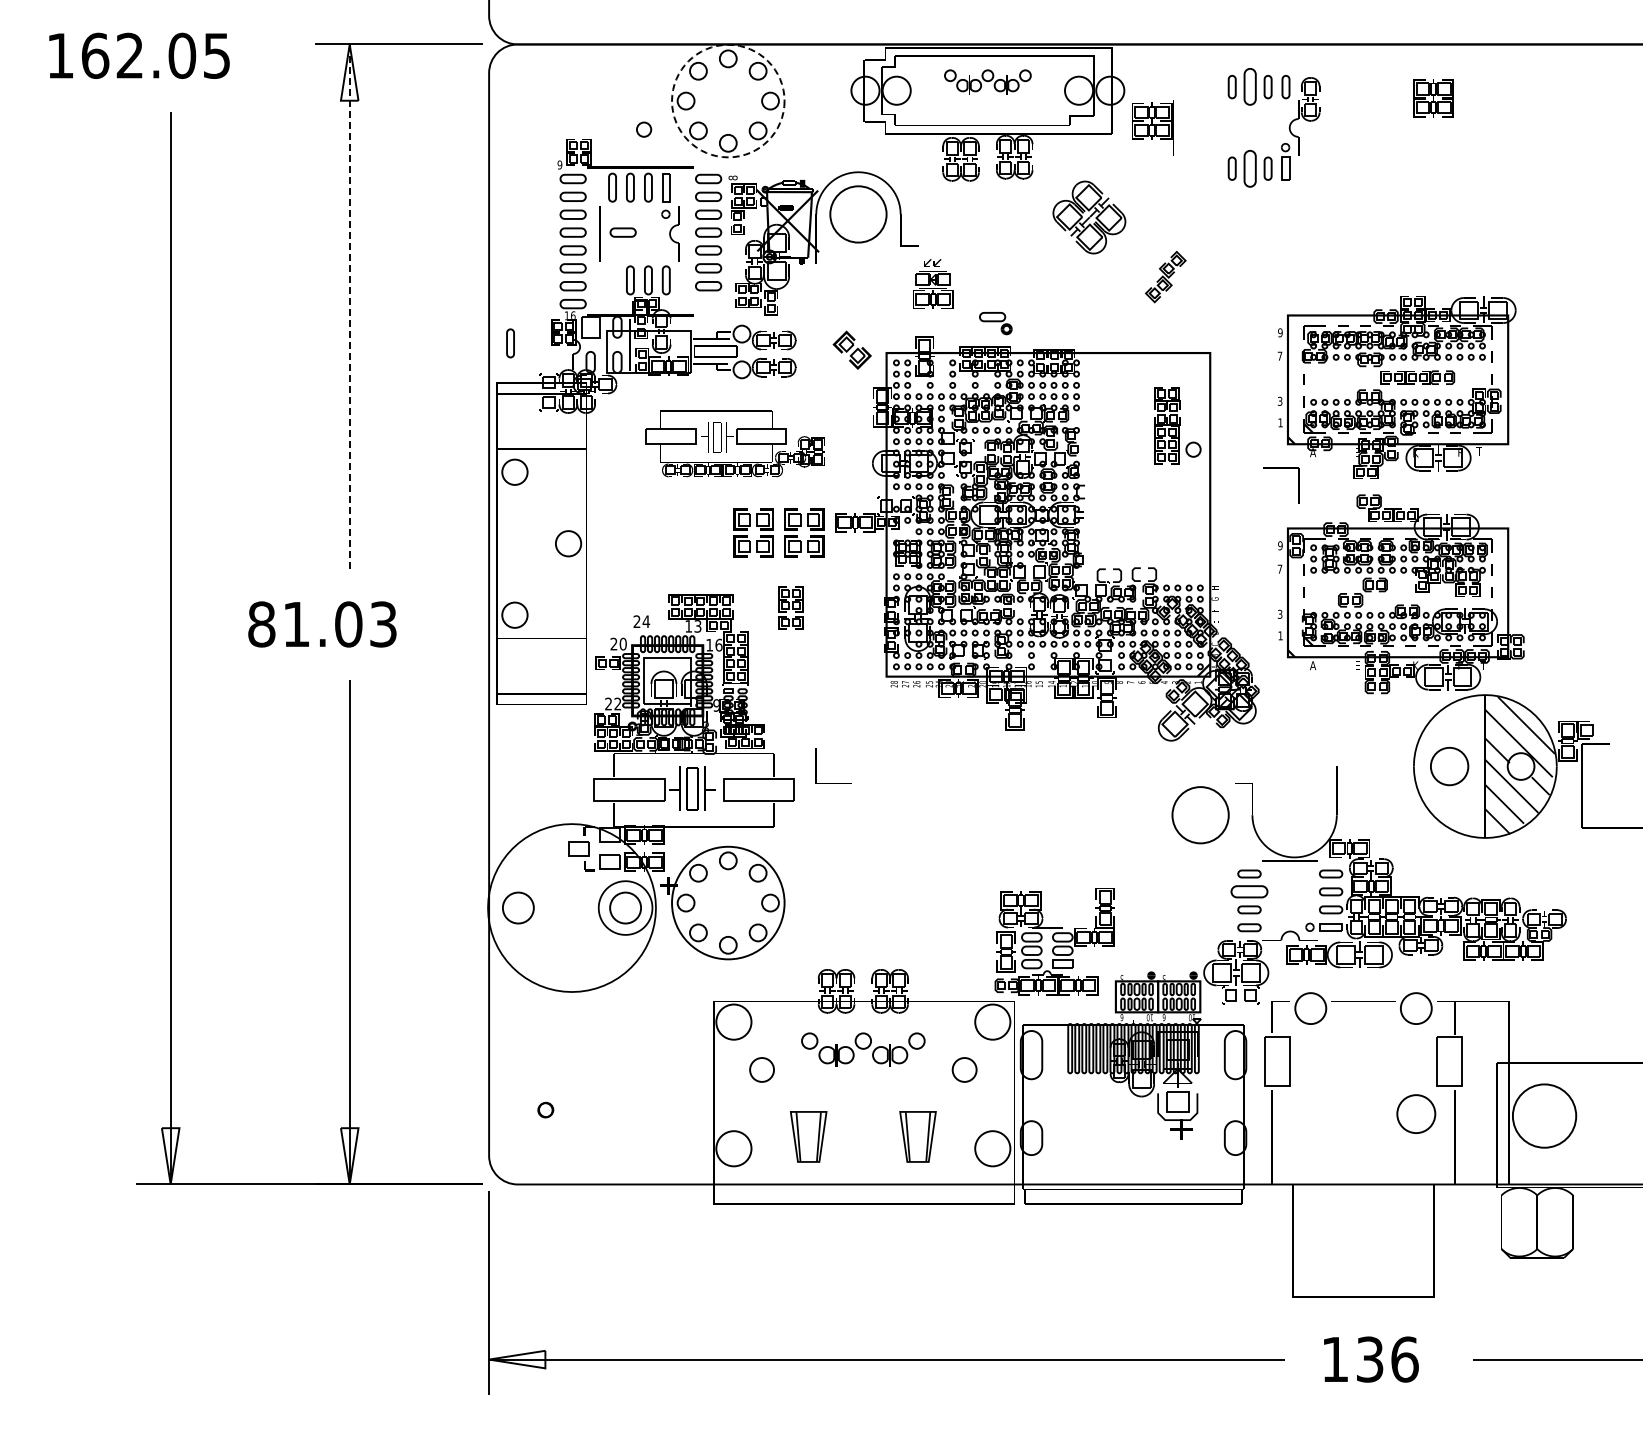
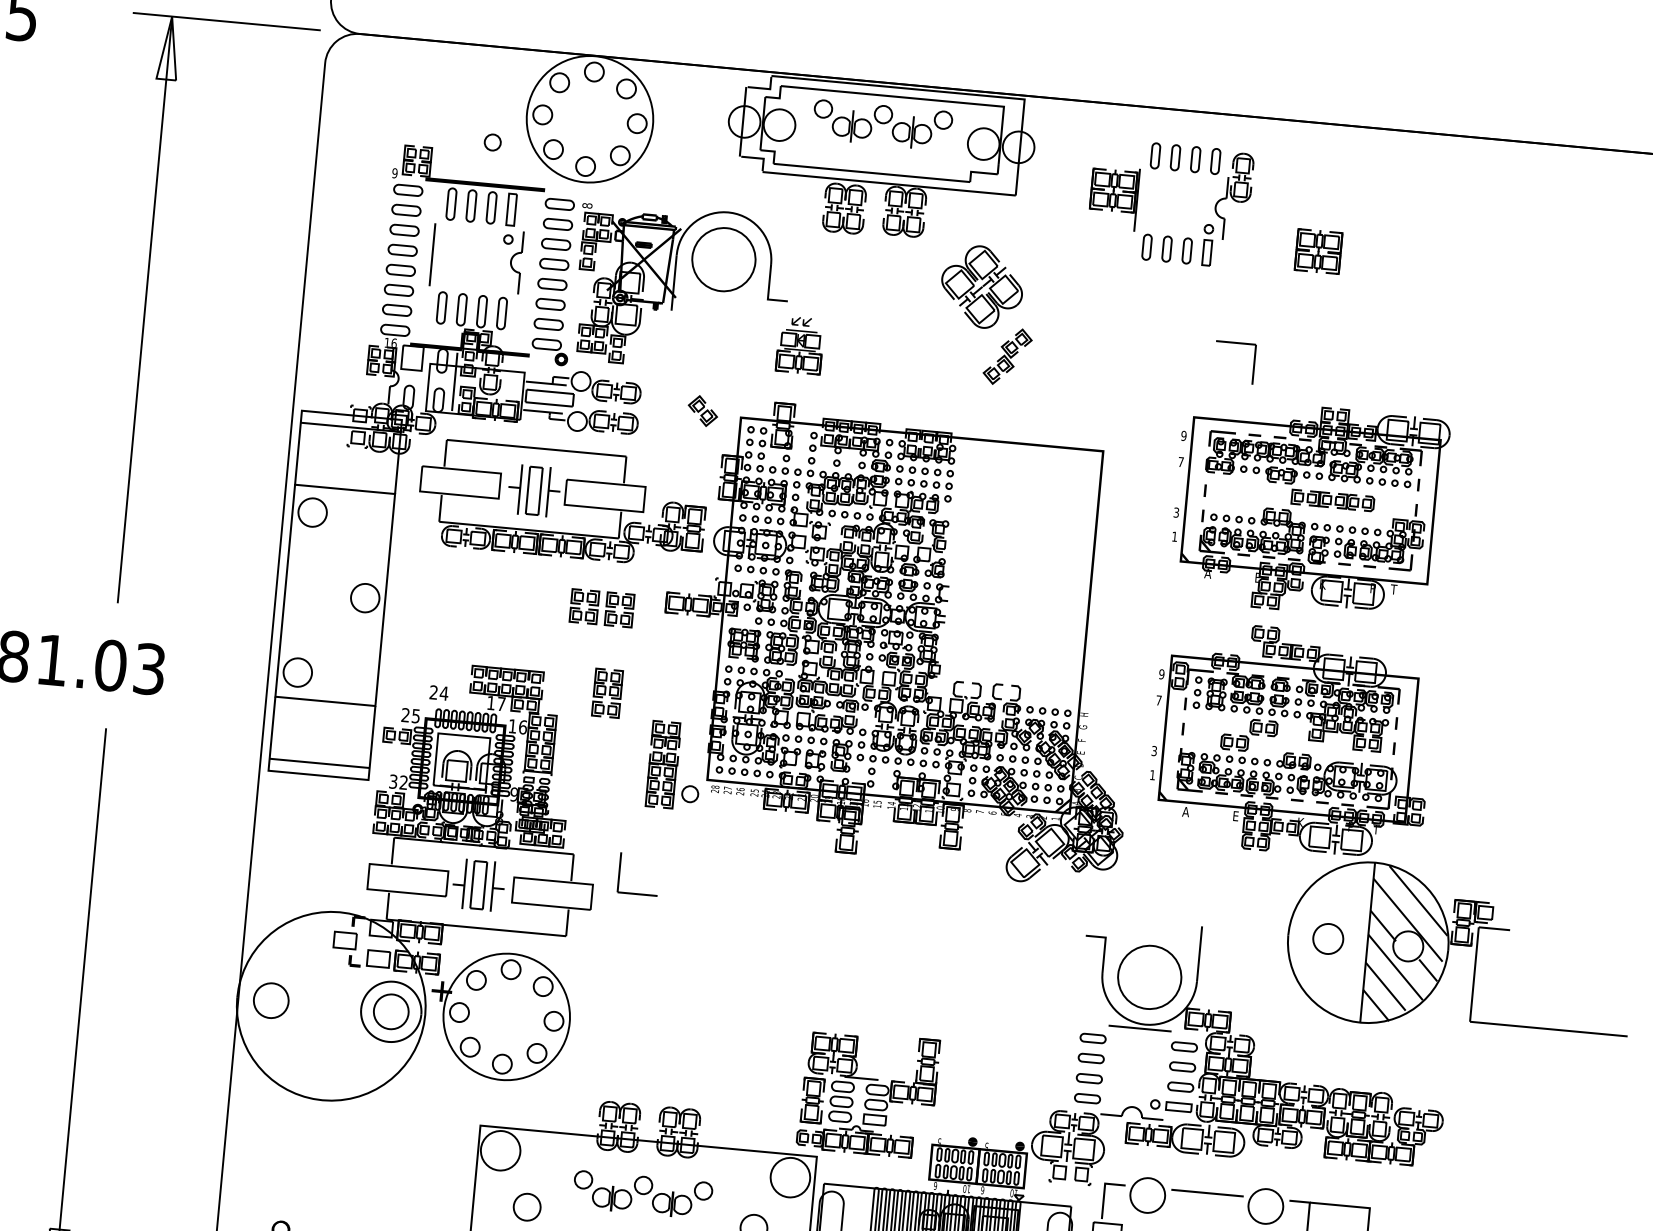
part: (987, 82) -> (882, 125), size x1.43
part: (1249, 87) -> (1174, 158), size x0.62
part: (1433, 98) -> (1318, 251), moved
circle: (728, 100) -> (590, 118), dashed -> solid
part: (1152, 127) -> (1113, 197), moved
part: (1249, 168) -> (1166, 248), size x0.62
part: (622, 232) -> (457, 255), removed
part: (1165, 276) -> (1007, 356), moved
line: (349, 306) -> (144, 309), dashed -> solid
part: (995, 323) -> (549, 351), moved
part: (510, 343) -> (441, 308), moved
part: (852, 350) -> (703, 411), size x0.71
part: (1177, 425) -> (674, 765), moved
part: (735, 443) -> (562, 503), size x1.43
part: (1281, 468) -> (1236, 343), moved
part: (779, 533) -> (602, 608), size x0.62
text: (697, 626) -> (500, 704), 13 -> 17
text: (622, 643) -> (415, 715), 20 -> 25
text: (608, 704) -> (393, 782), 22 -> 32
circle: (1449, 766) -> (1328, 938), size x0.71
circle: (1200, 815) -> (1149, 977), moved
part: (1249, 891) -> (1091, 1058), size x0.62

